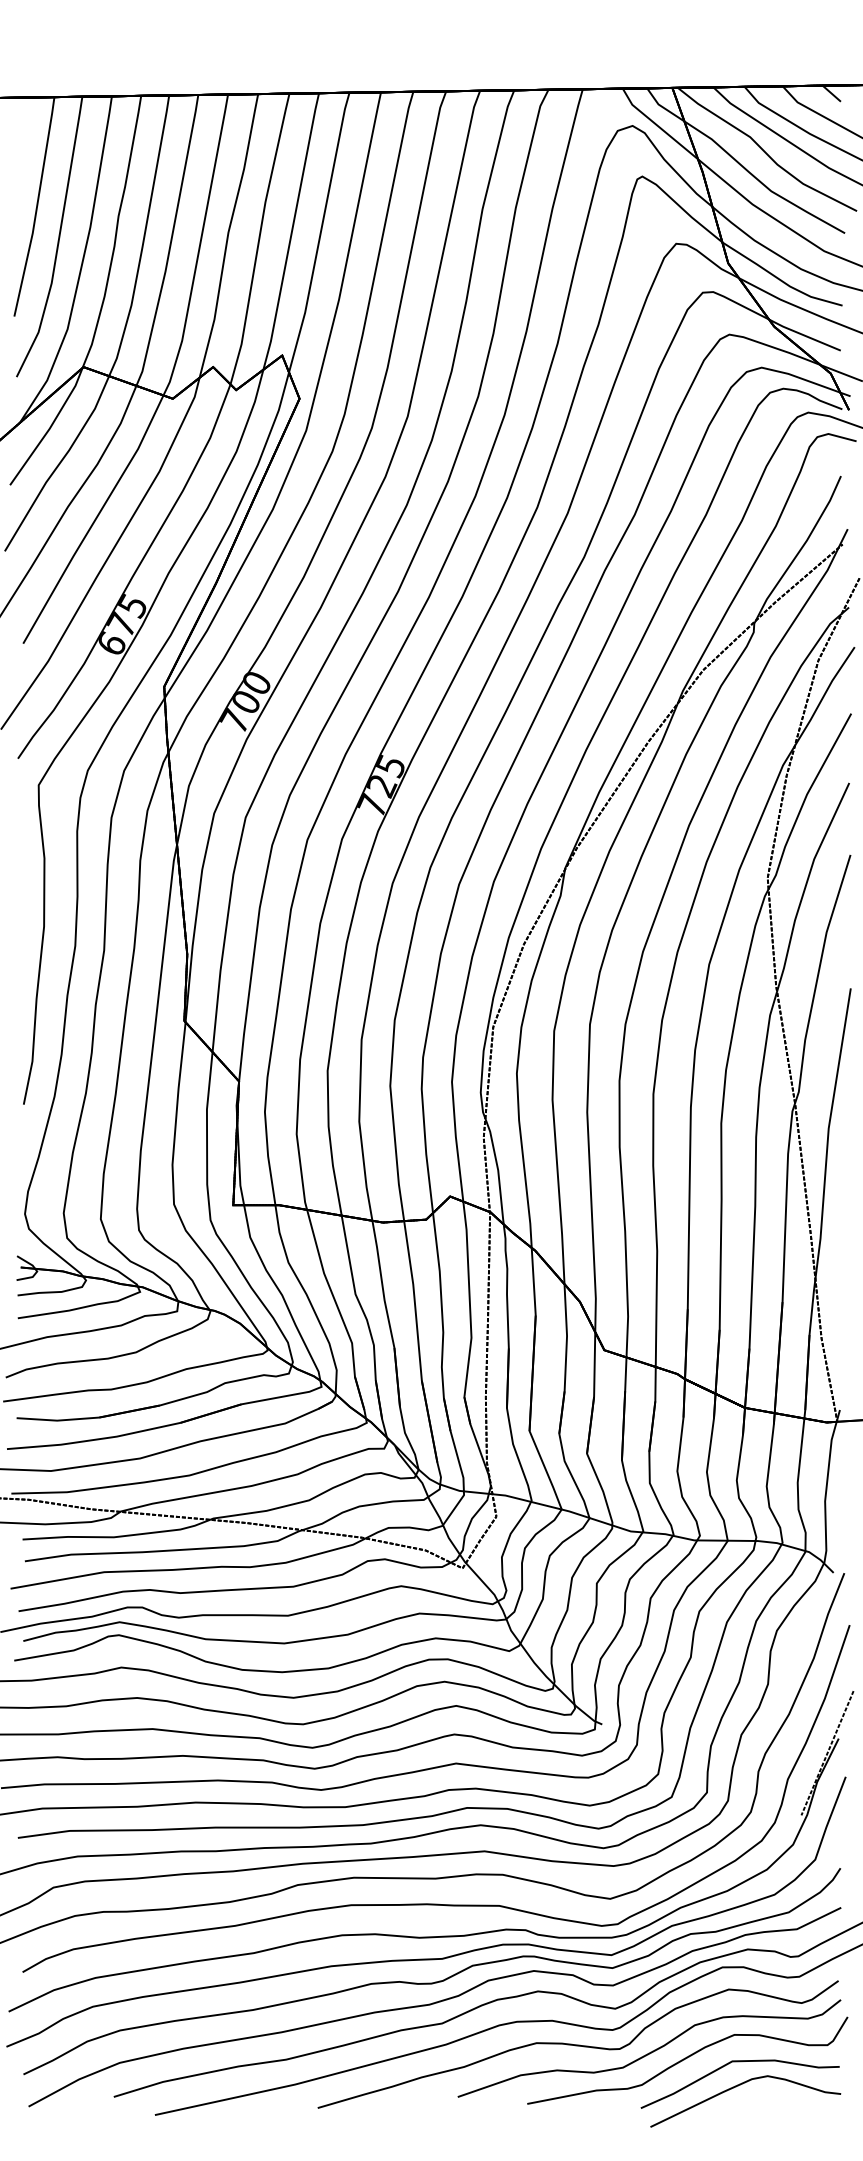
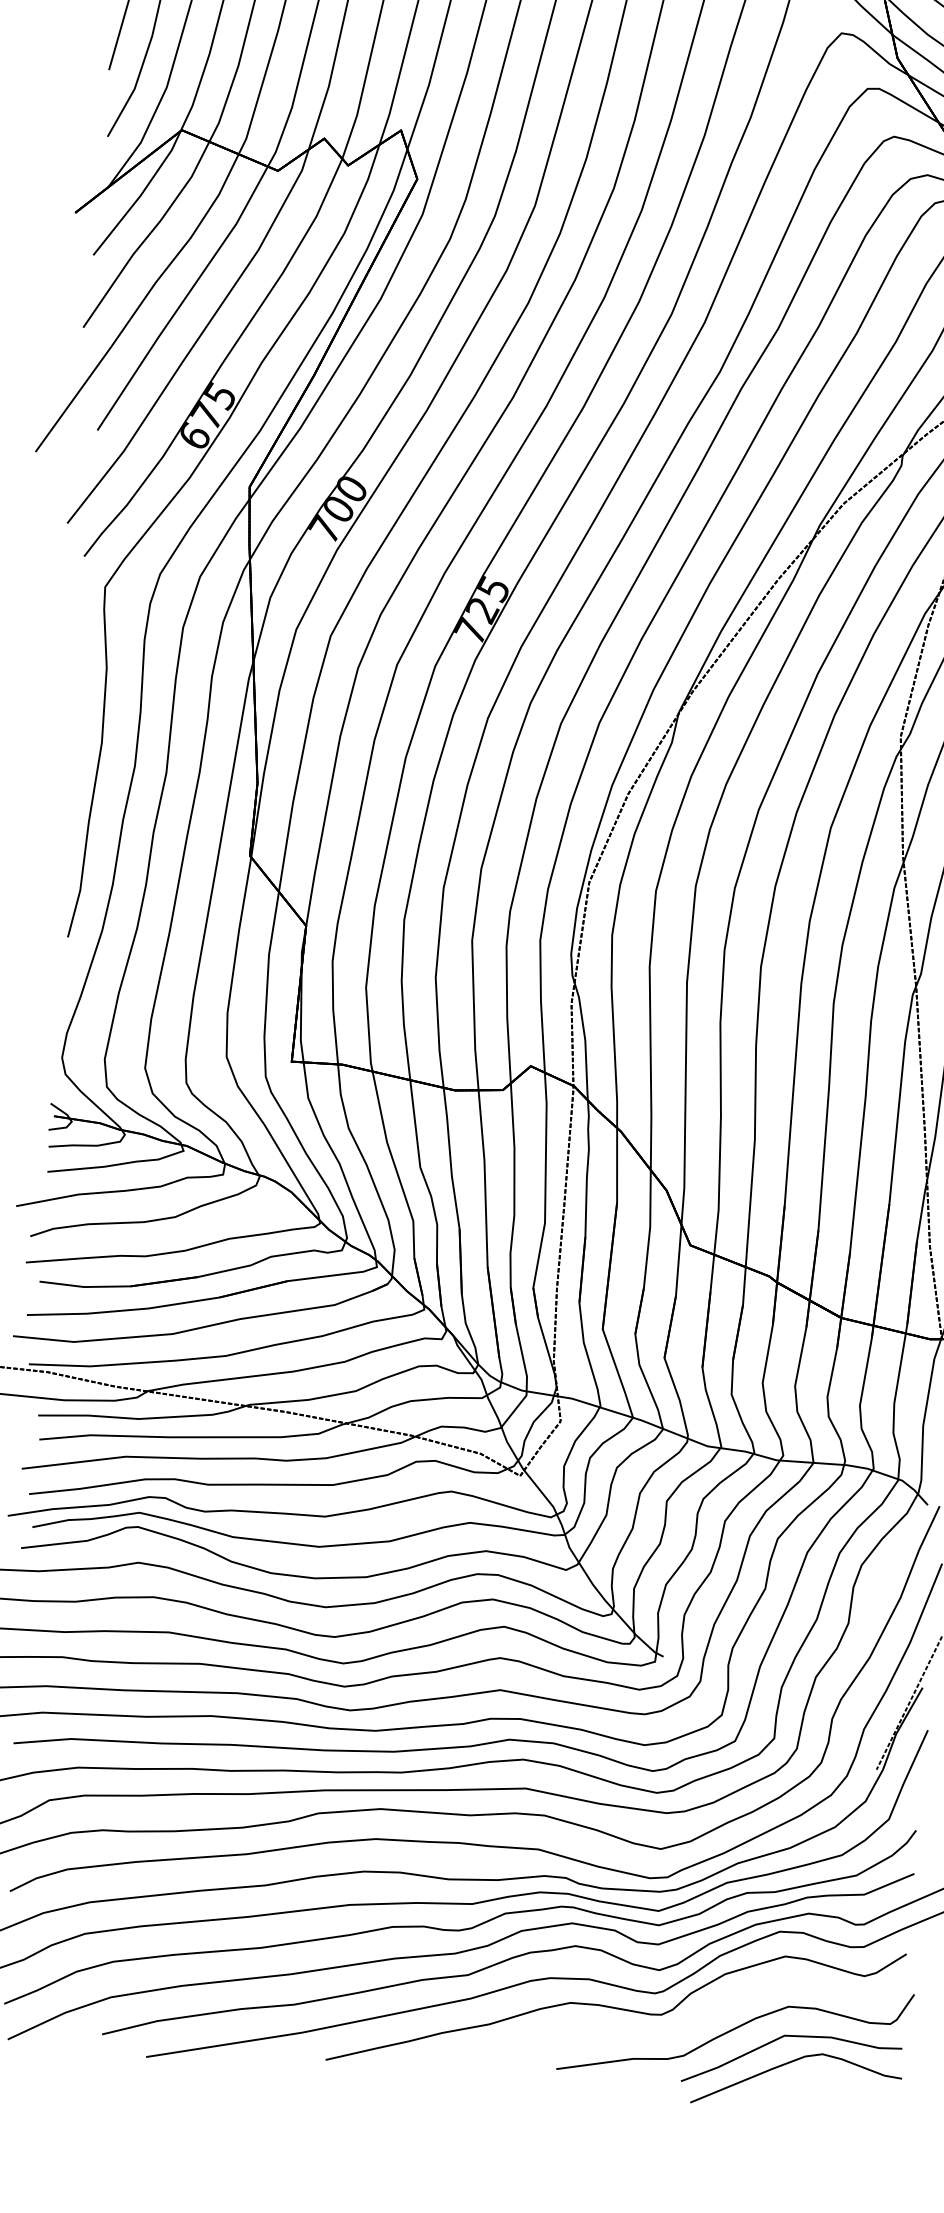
curve: (650, 2051) -> (695, 2019), removed

